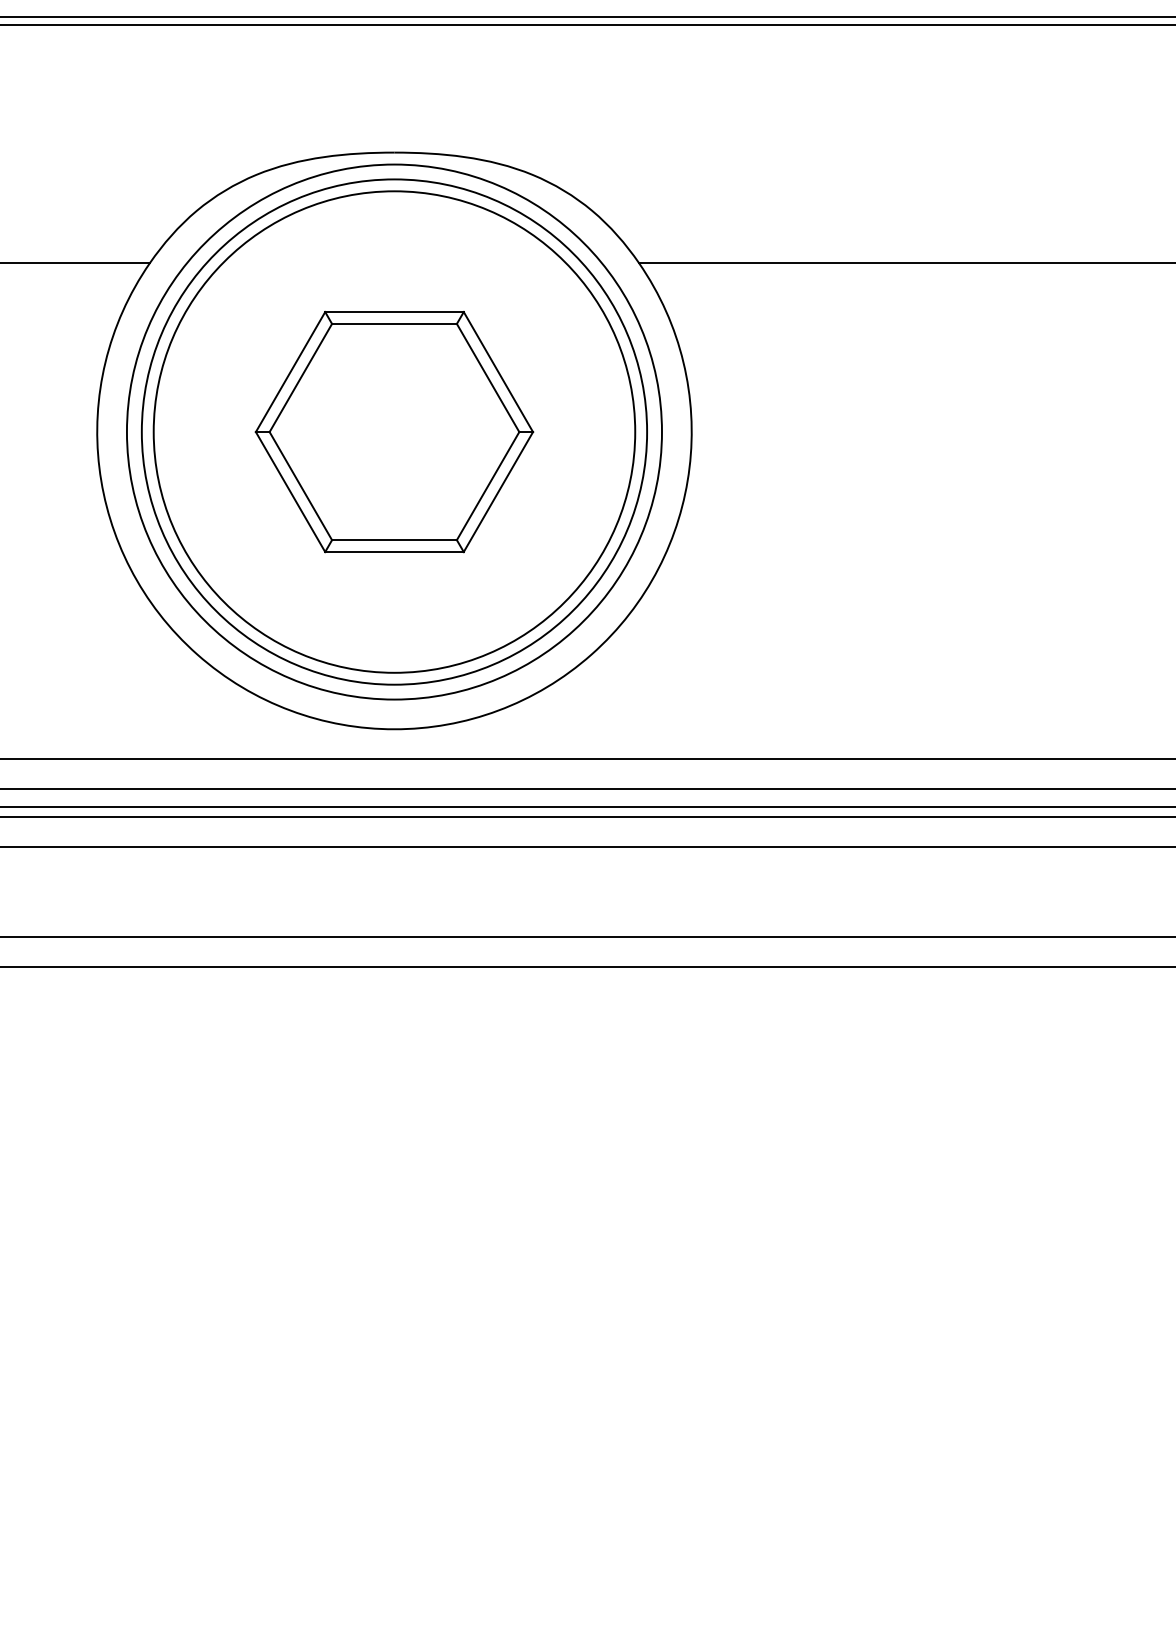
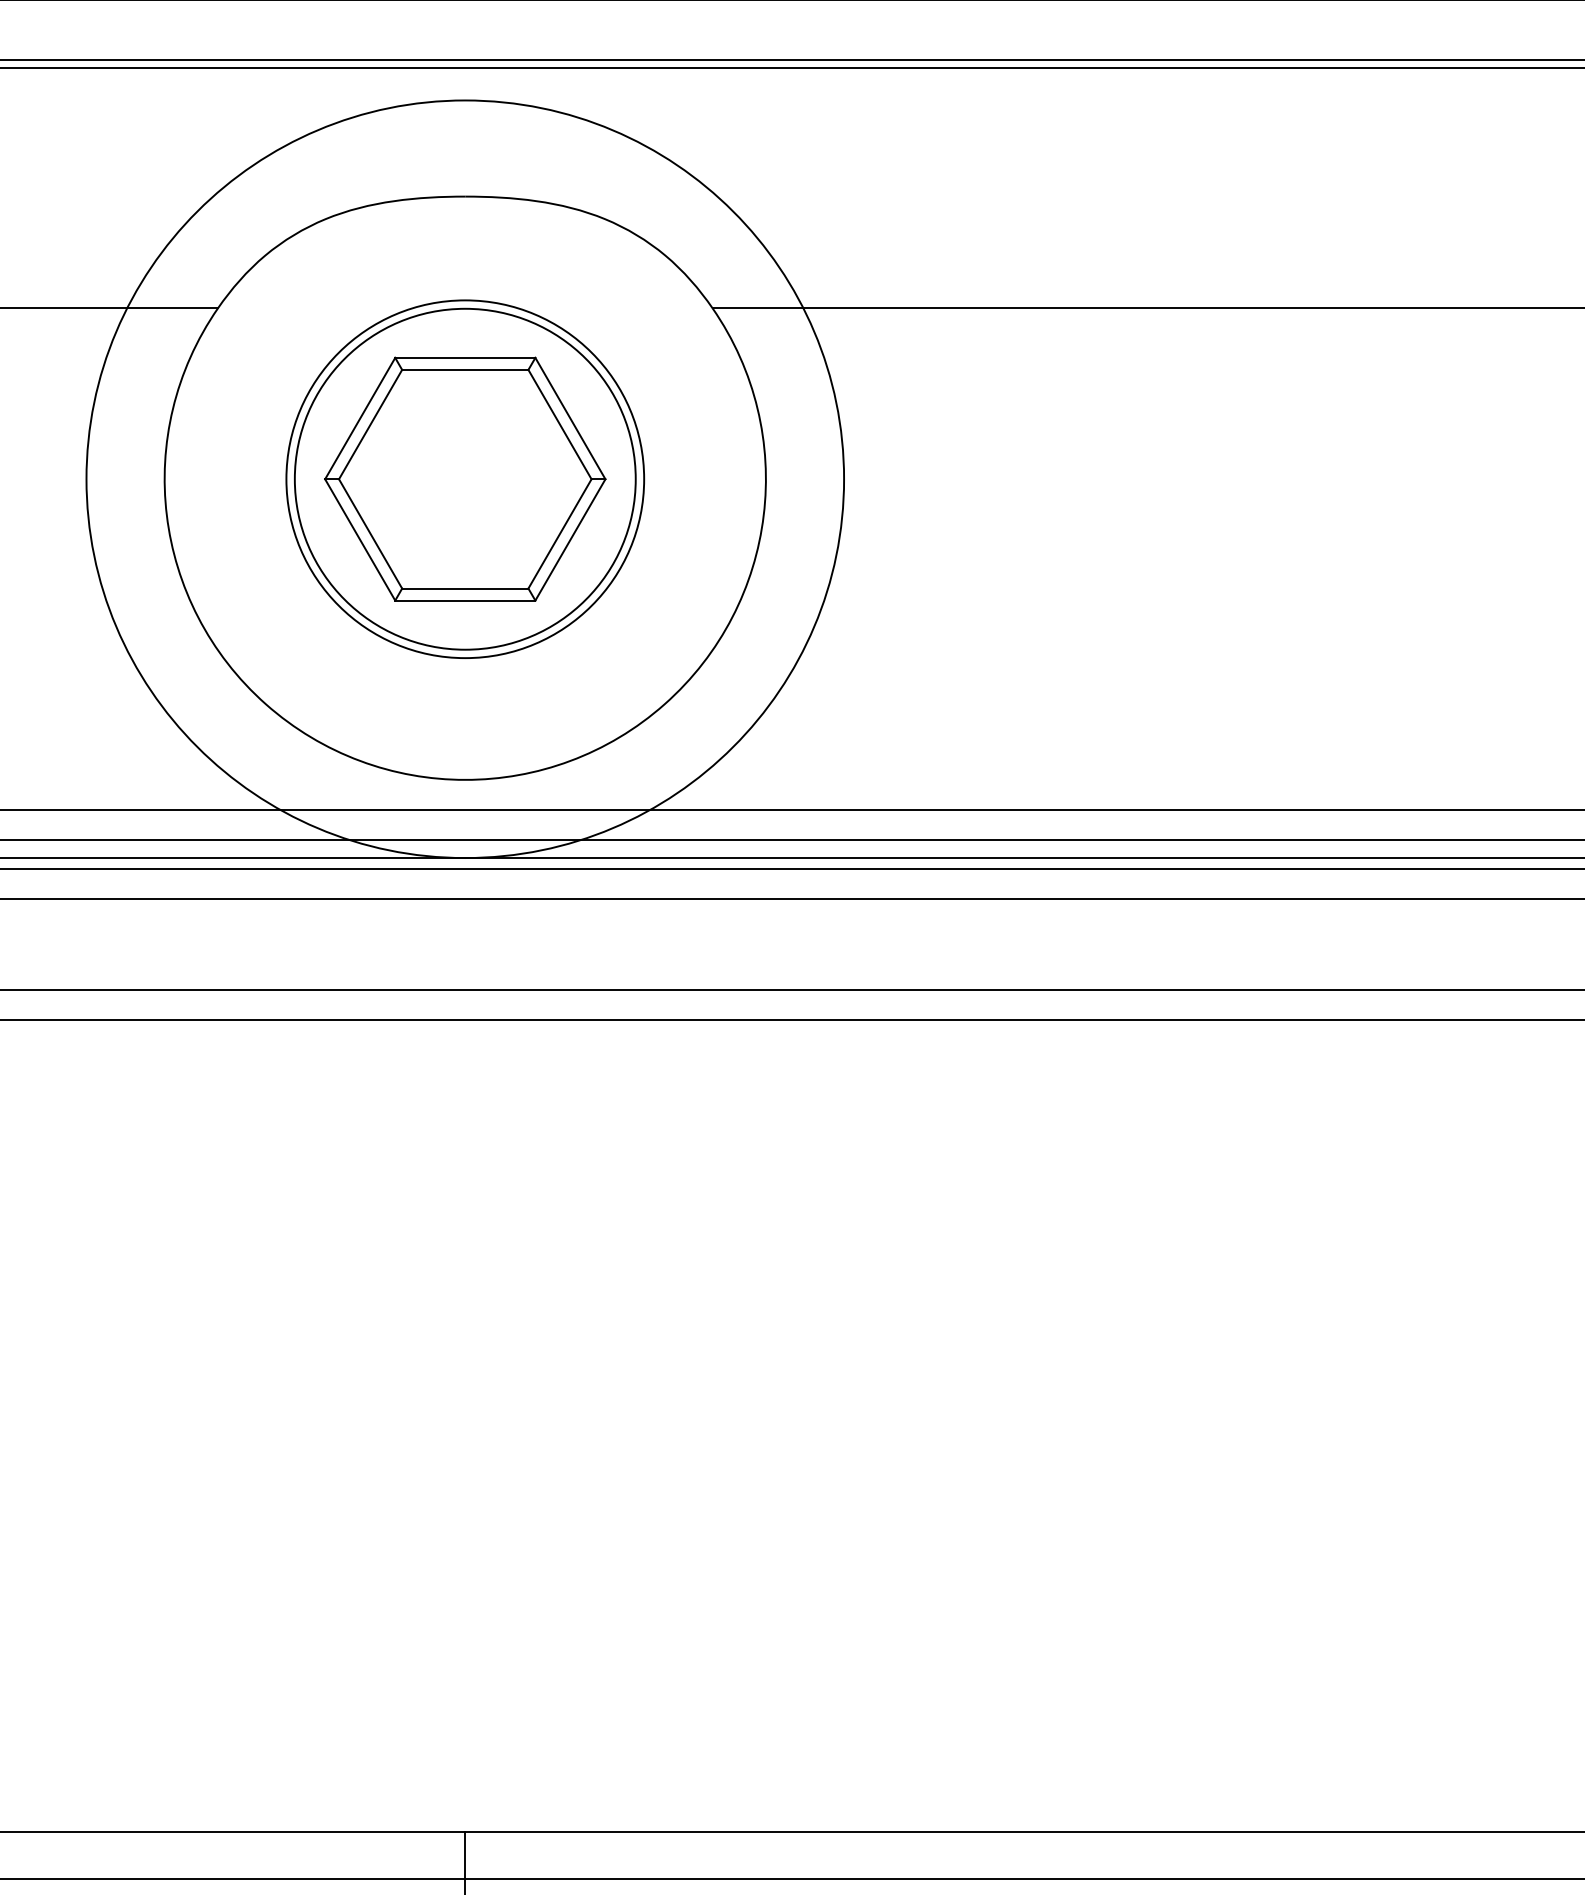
circle: (393, 431) -> (464, 478), size x0.7
circle: (393, 431) -> (464, 478), size x0.7
circle: (393, 431) -> (464, 478), size x1.4

